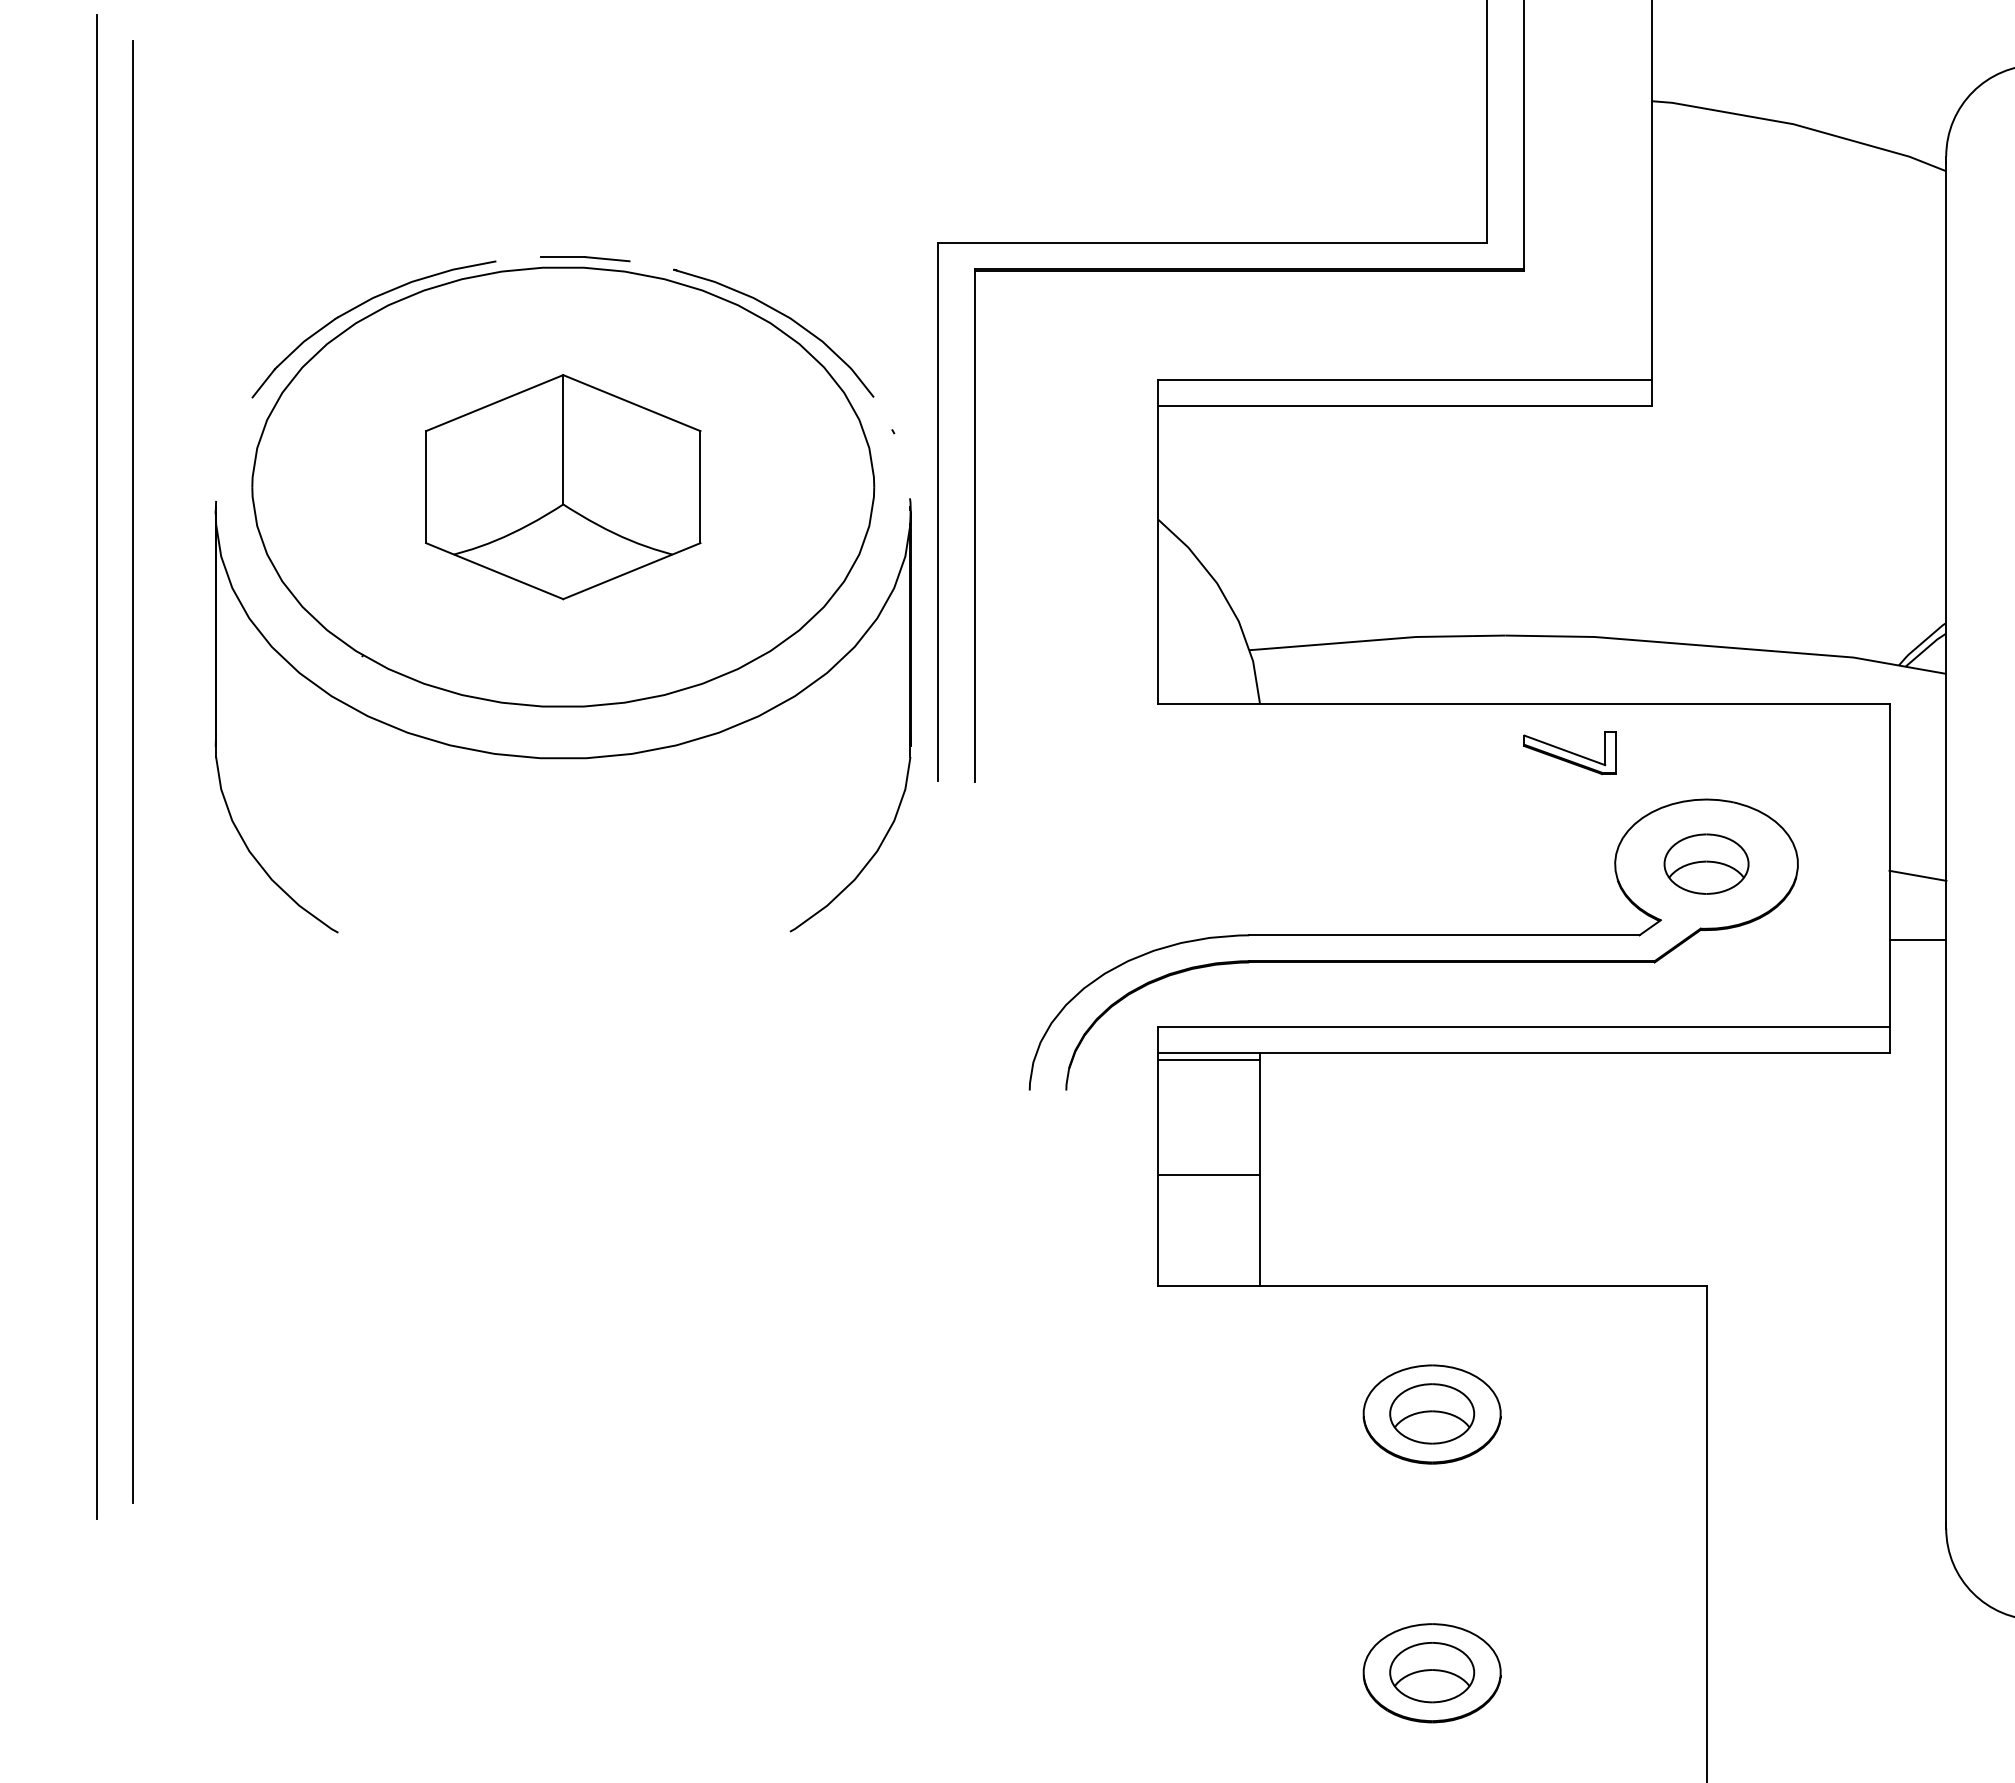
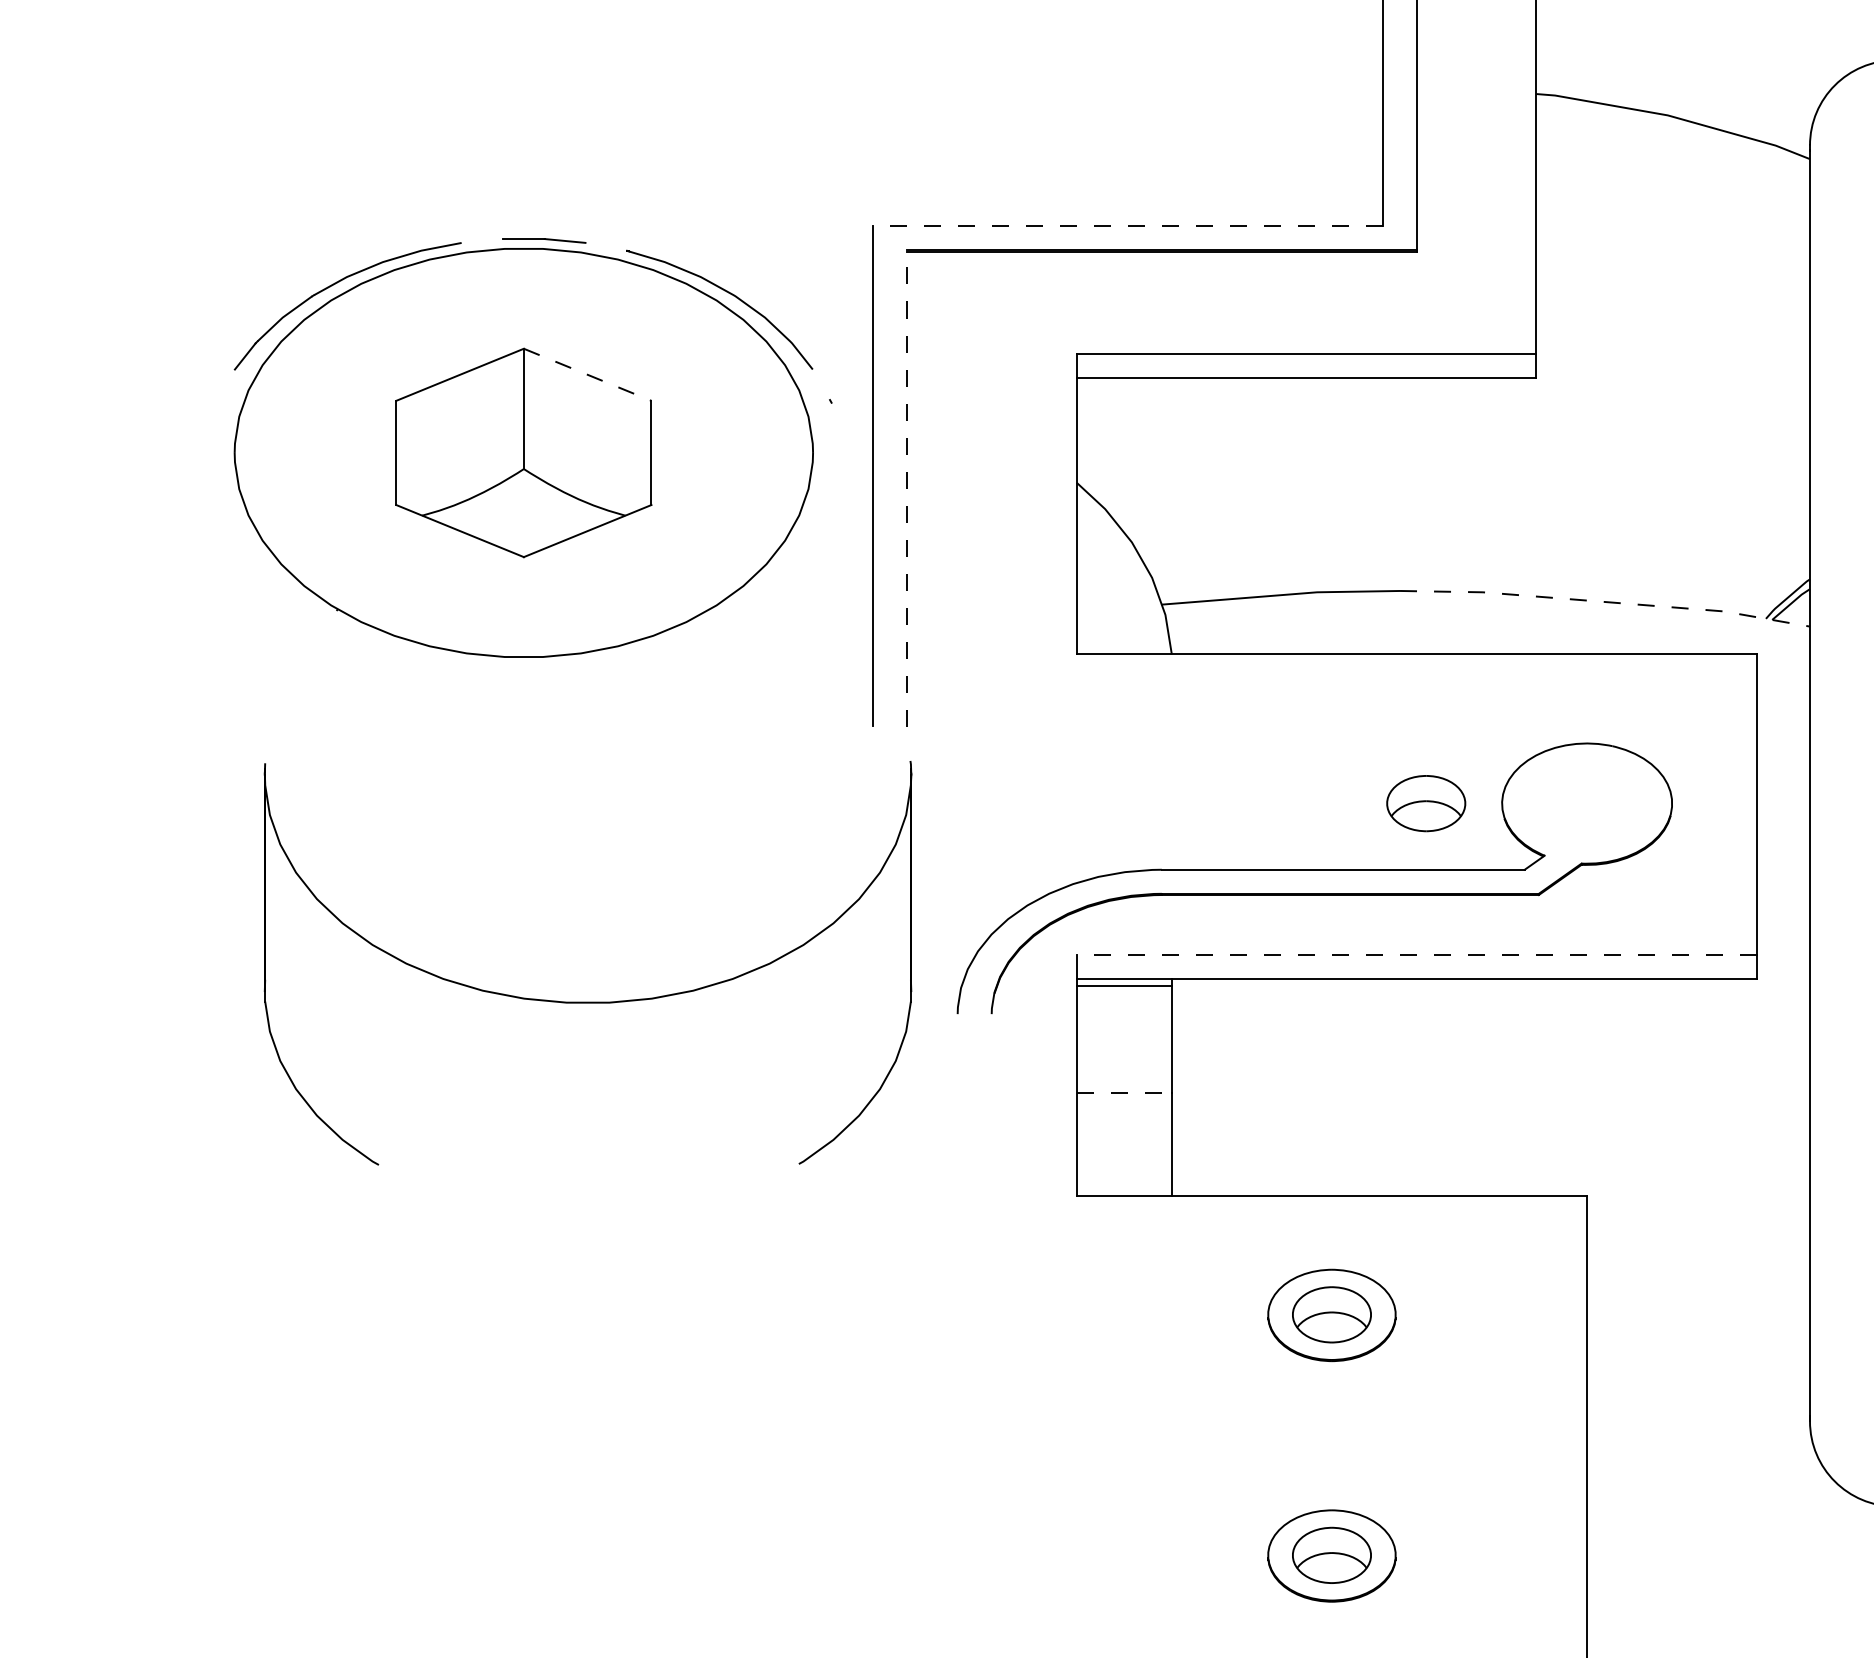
line: (1212, 243) -> (1127, 226), solid -> dashed
line: (632, 403) -> (588, 375), solid -> dashed
line: (974, 524) -> (906, 487), solid -> dashed
line: (1727, 647) -> (1606, 602), solid -> dashed
part: (1569, 753) -> (1459, 700), removed
part: (562, 757) -> (587, 1001), moved
line: (96, 766) -> (89, 712), removed
line: (133, 771) -> (124, 717), removed
part: (1706, 863) -> (1426, 802), moved
line: (1917, 875) -> (1783, 814), removed
line: (1917, 939) -> (1783, 873), removed
line: (1523, 1027) -> (1416, 955), solid -> dashed
line: (1209, 1175) -> (1124, 1093), solid -> dashed

